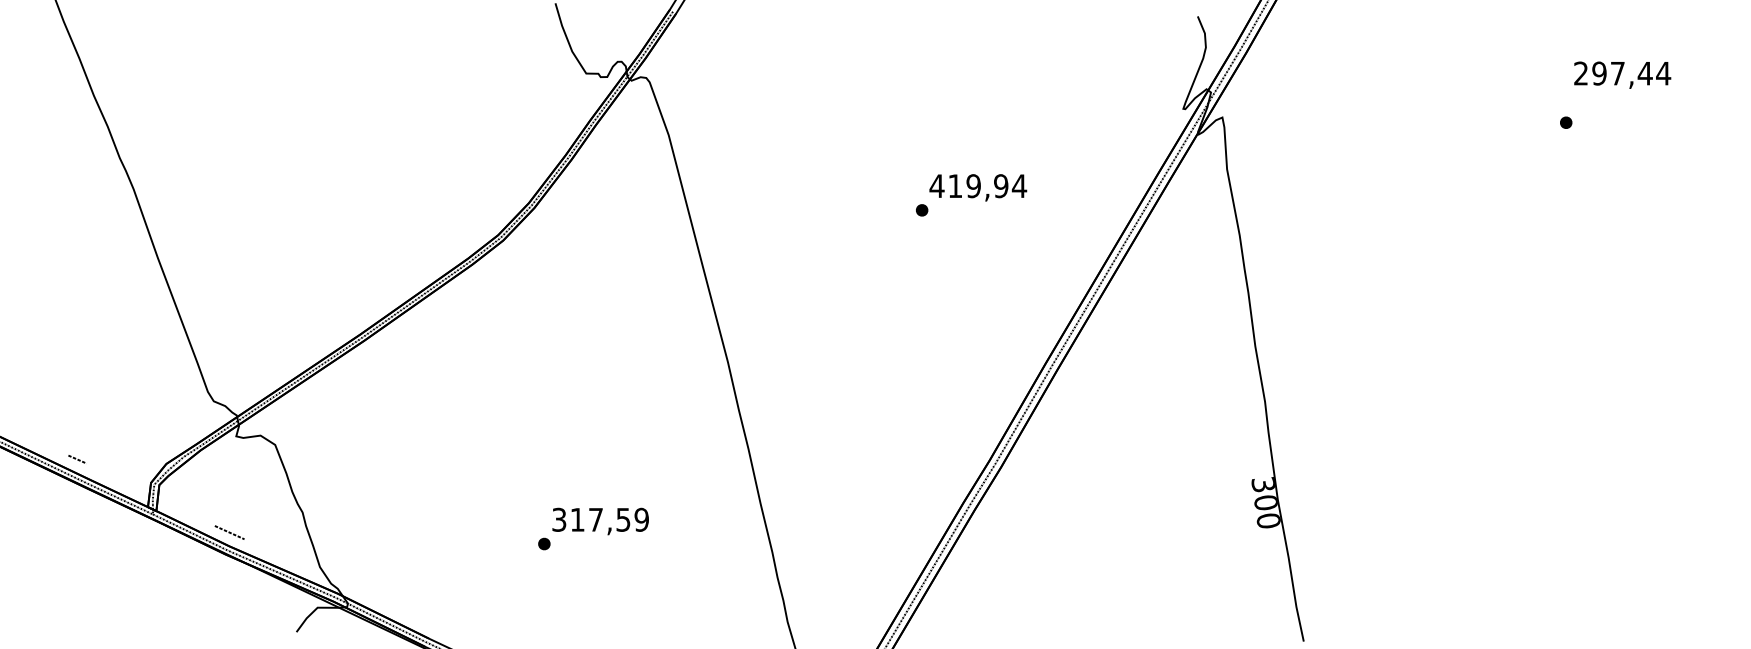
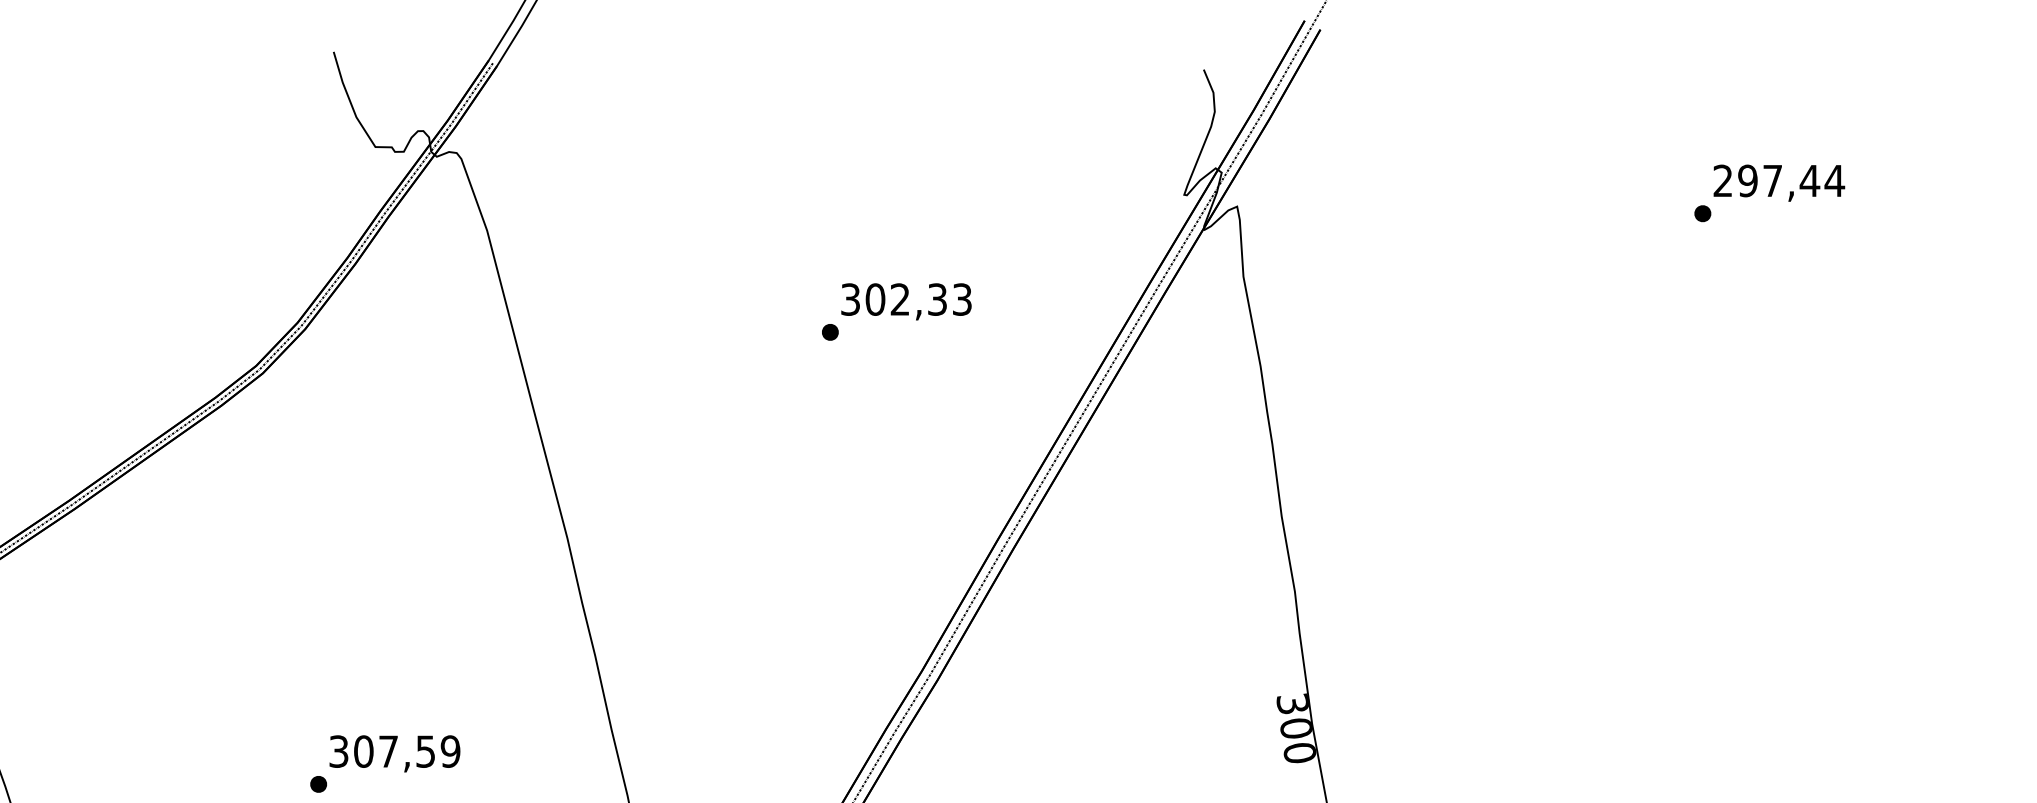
text: (1622, 74) -> (1779, 182), moved
text: (978, 186) -> (906, 300), 419,94 -> 302,33
text: (577, 519) -> (363, 751), 317,59 -> 307,59

